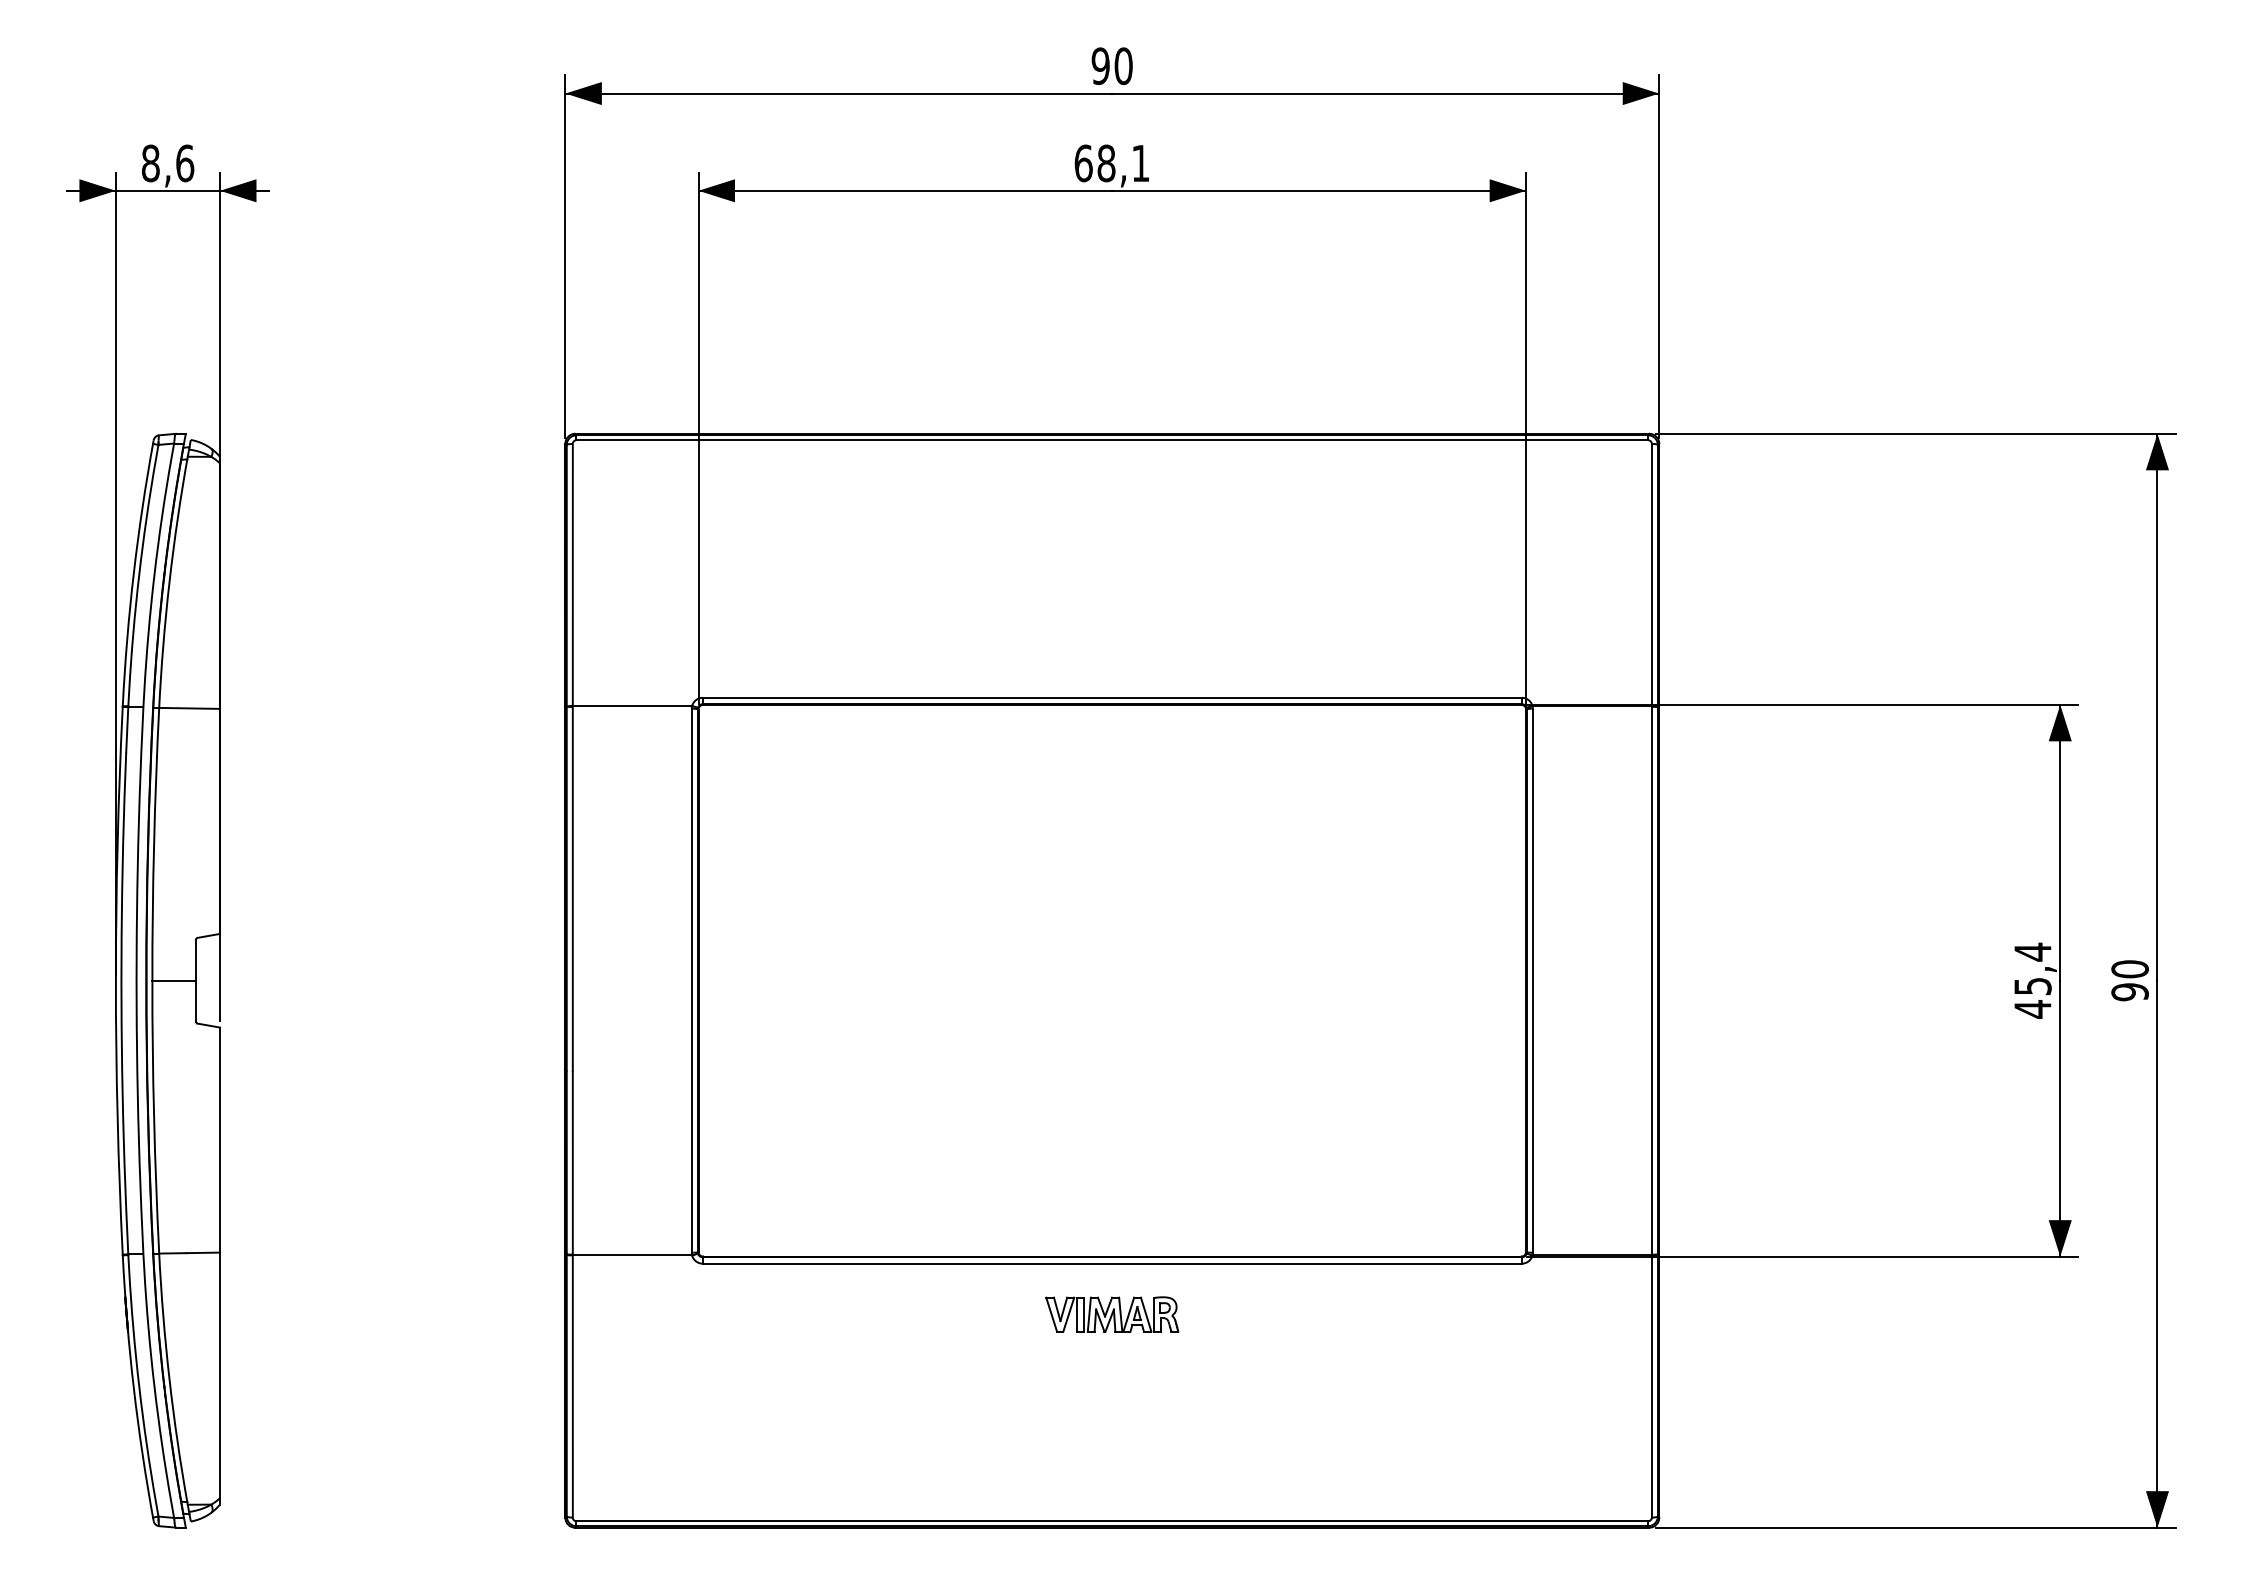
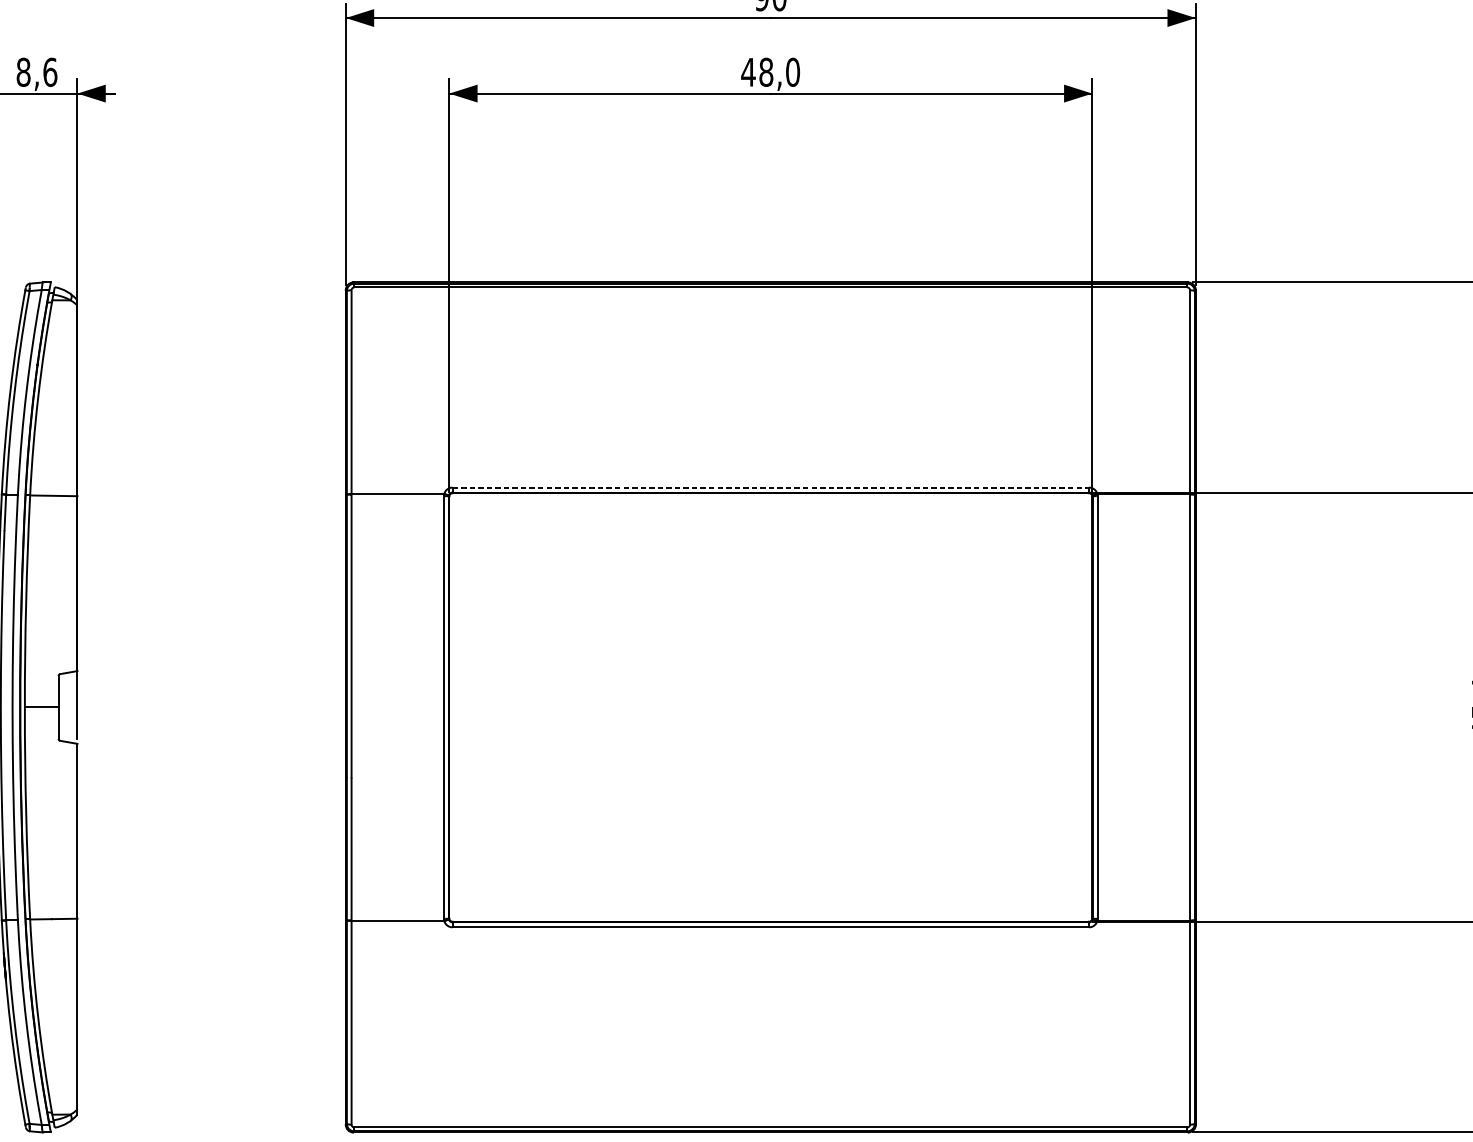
text: (1111, 163) -> (770, 72), 68,1 -> 48,0
line: (1112, 697) -> (770, 487), solid -> dashed
part: (1112, 1314) -> (770, 966), removed

